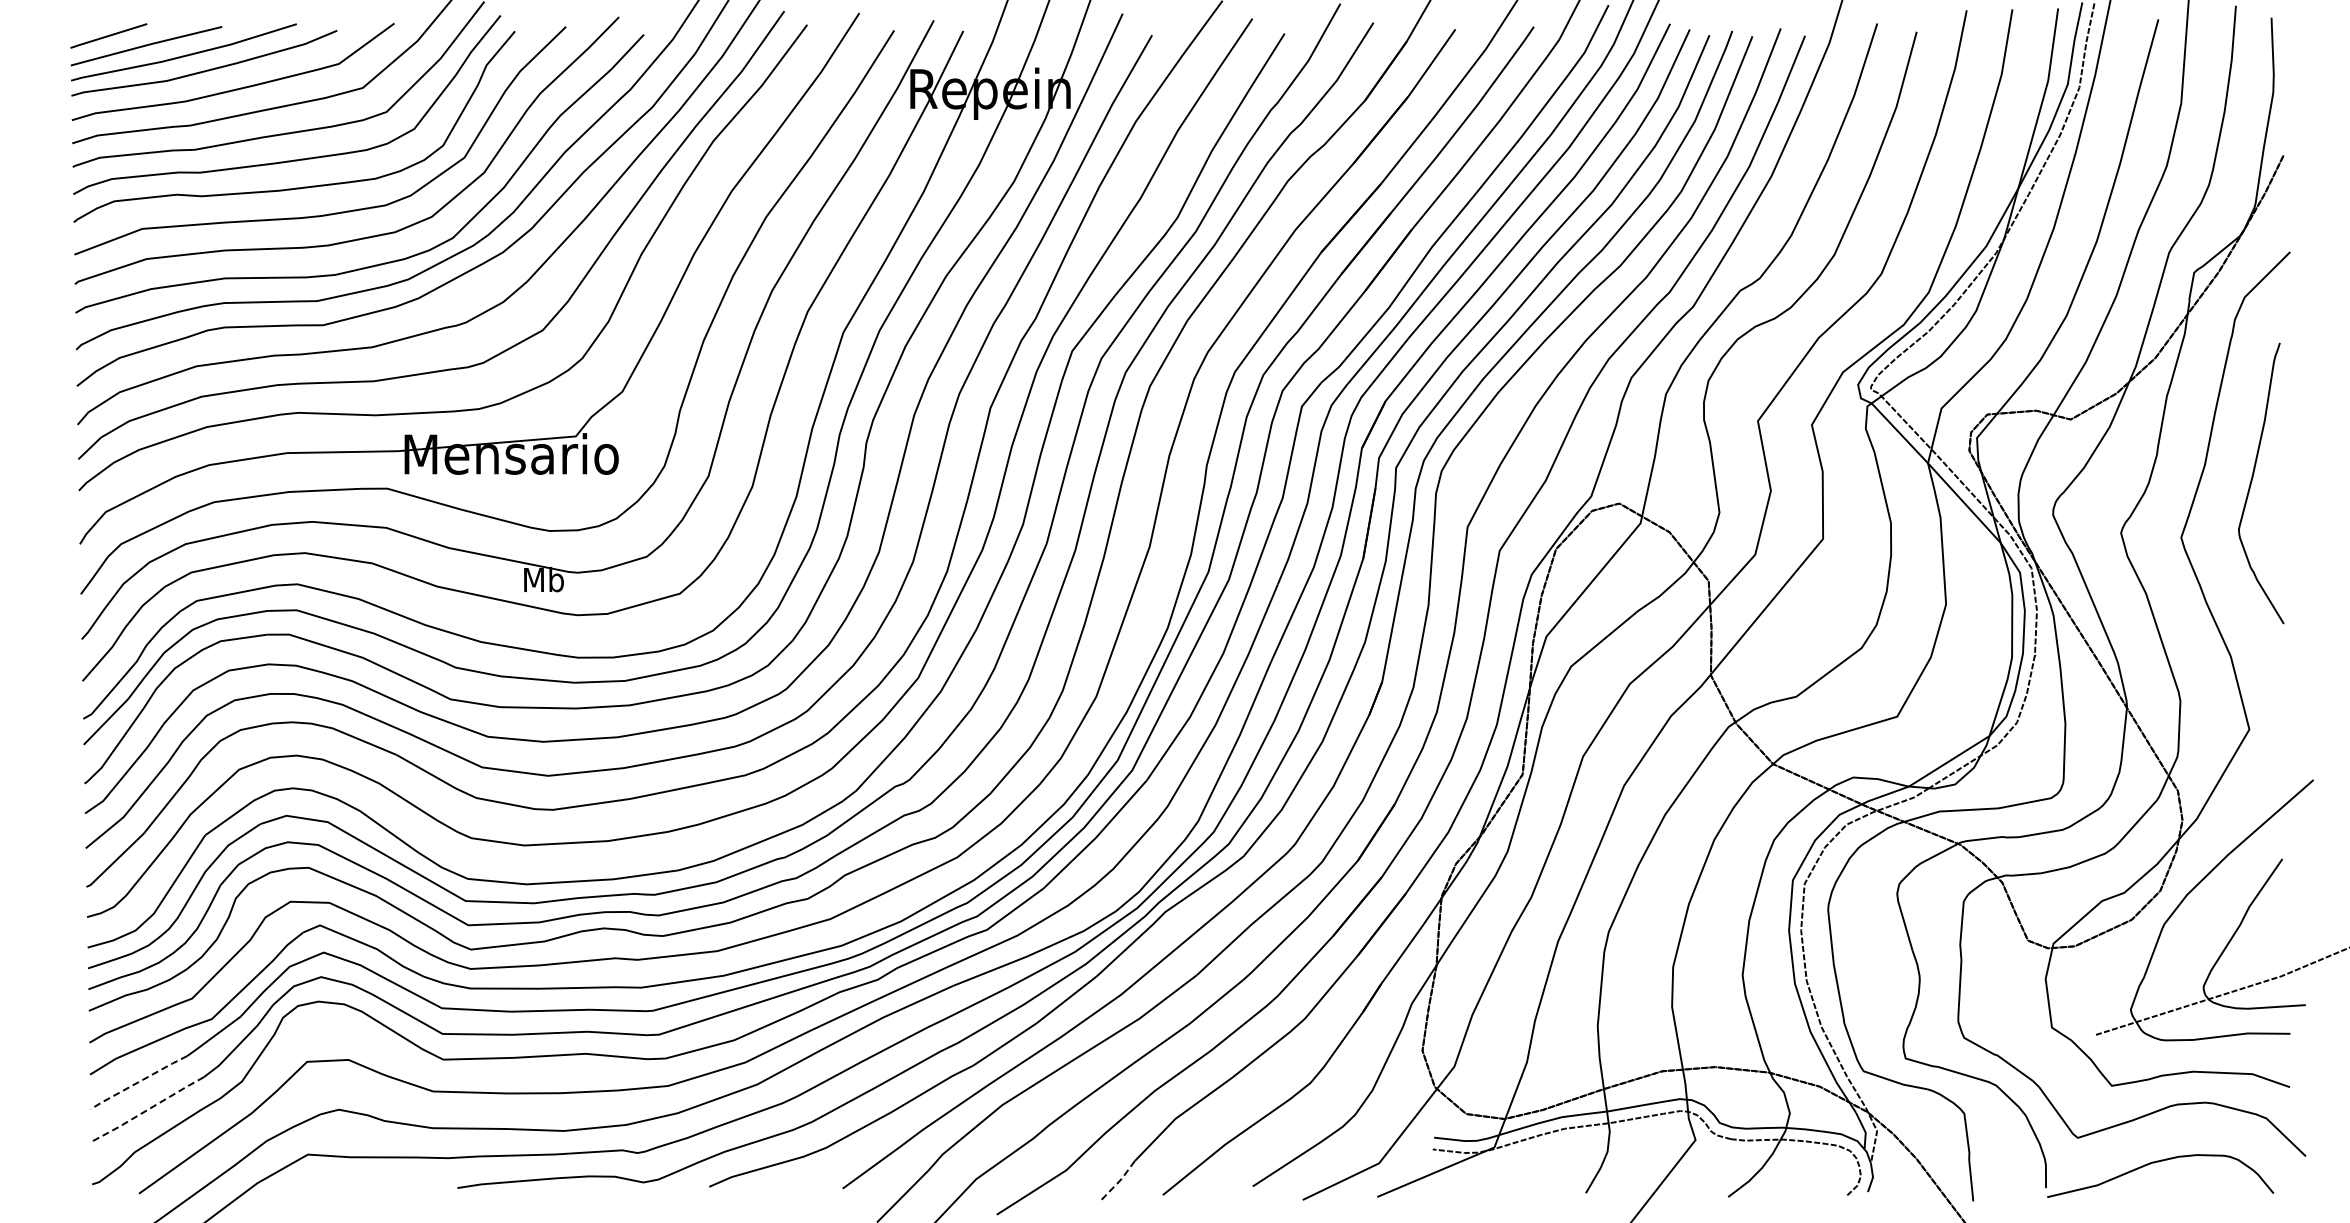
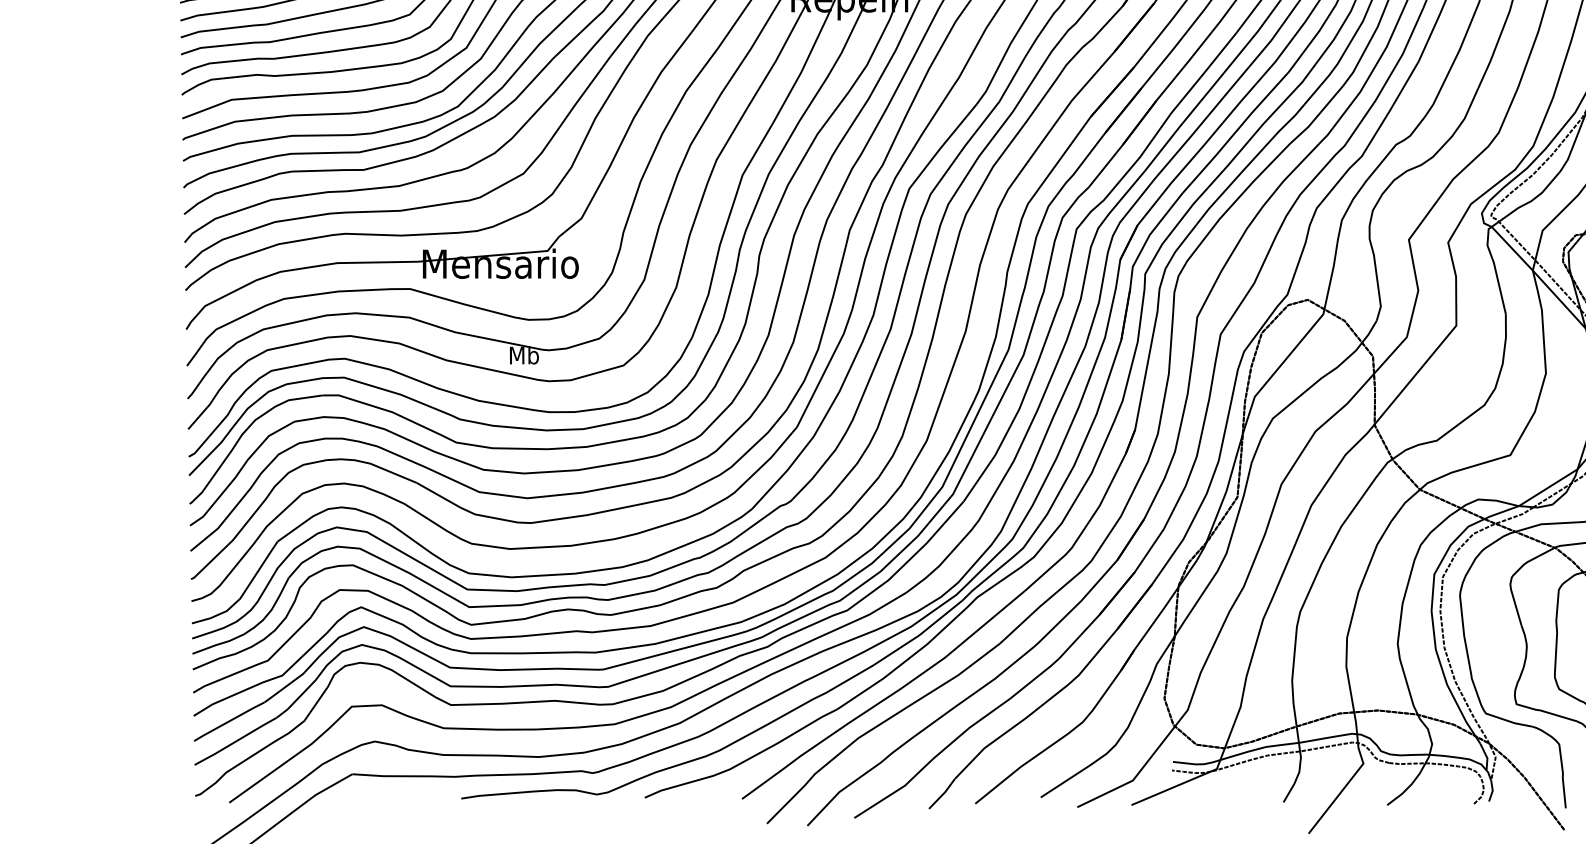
line: (138, 1082) -> (228, 721), dashed -> solid
line: (147, 1109) -> (235, 741), dashed -> solid
line: (1118, 1182) -> (942, 794), dashed -> solid

